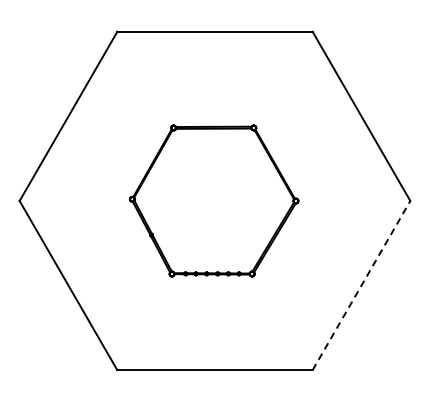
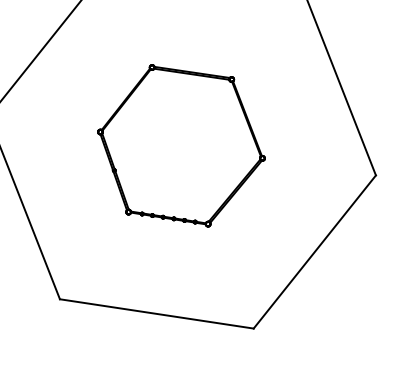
line: (361, 285) -> (314, 251), dashed -> solid

